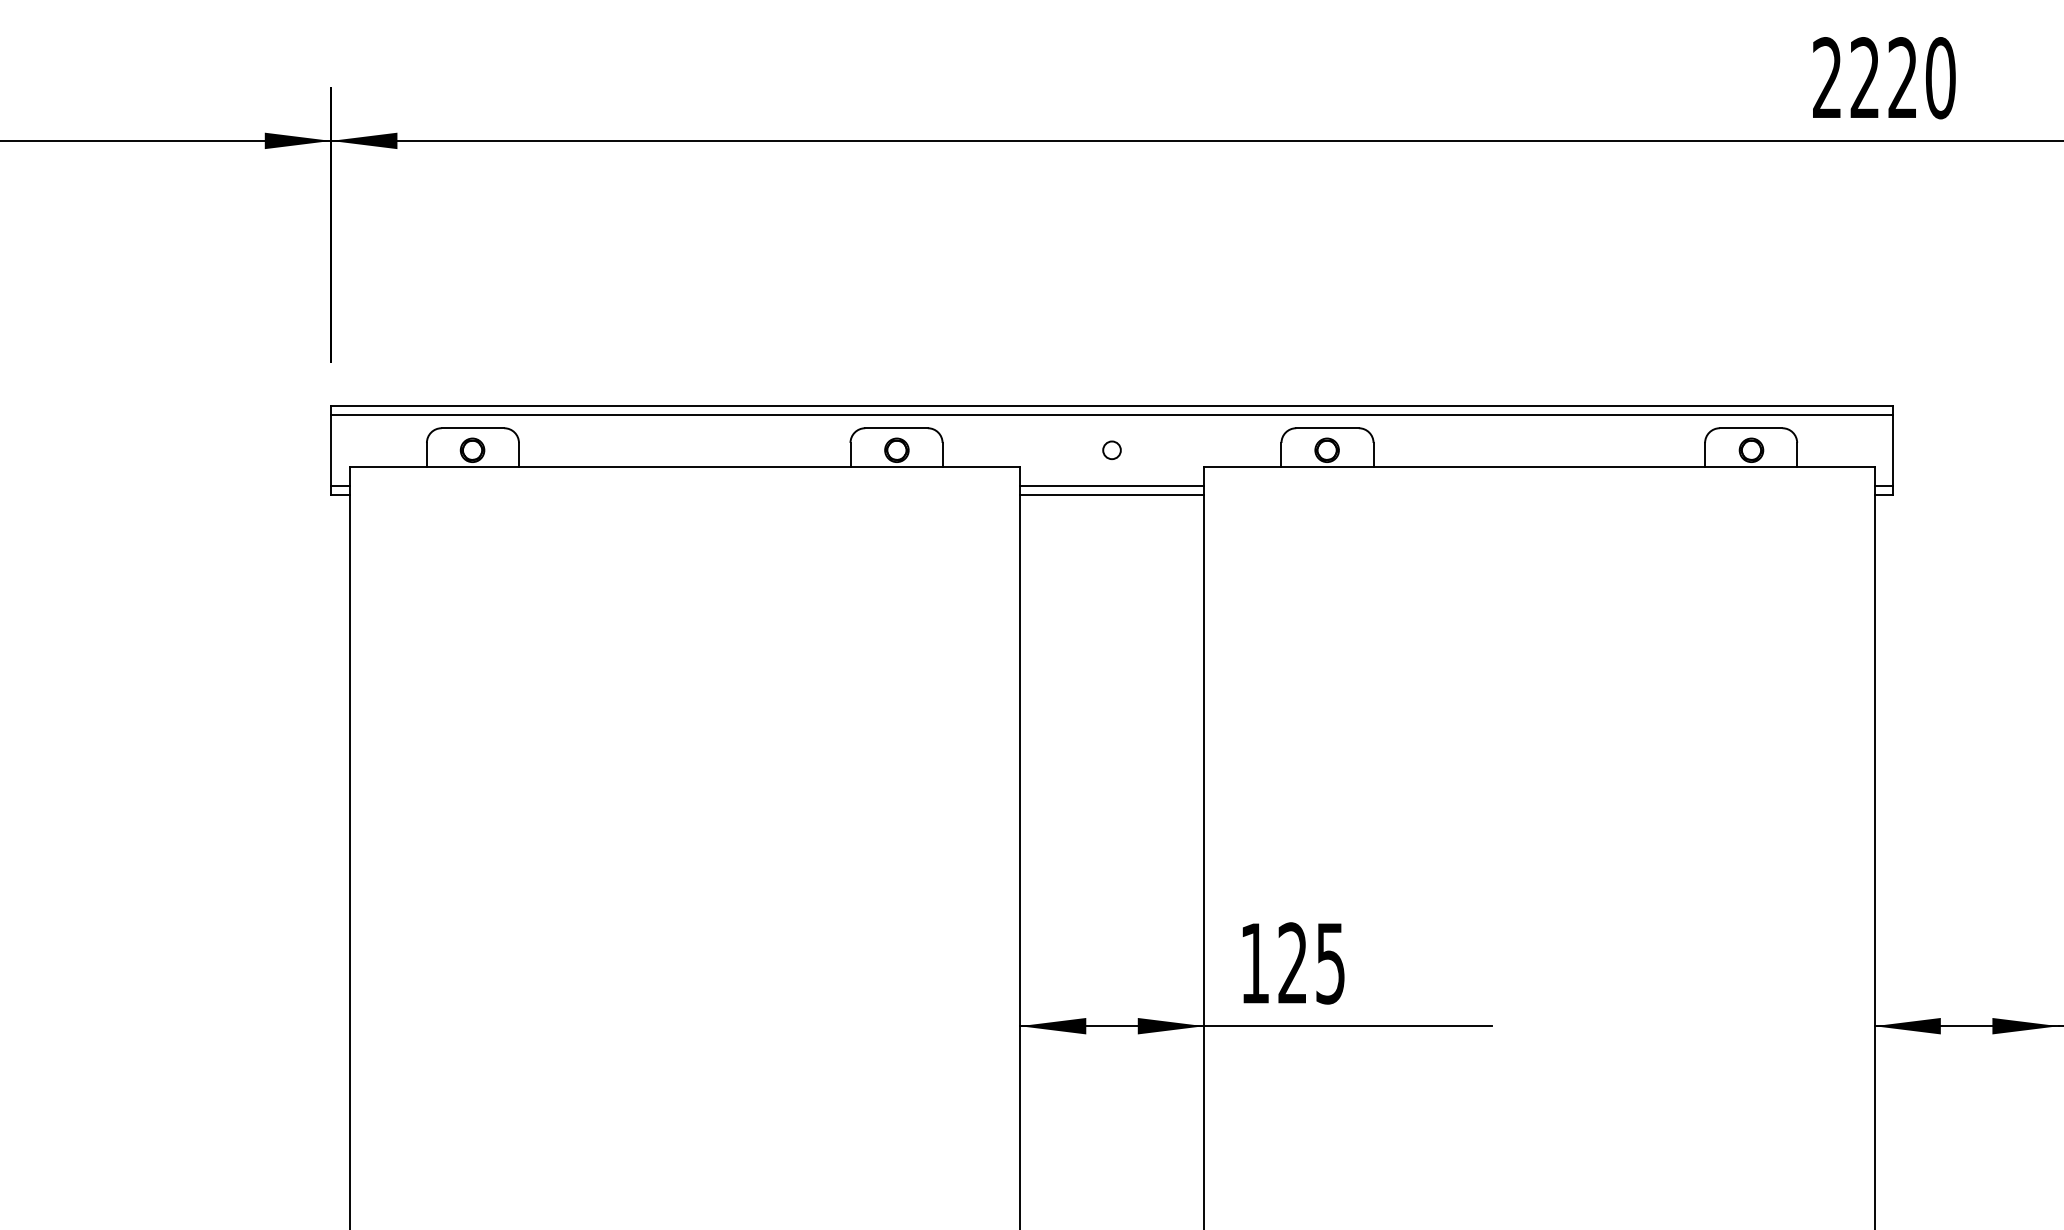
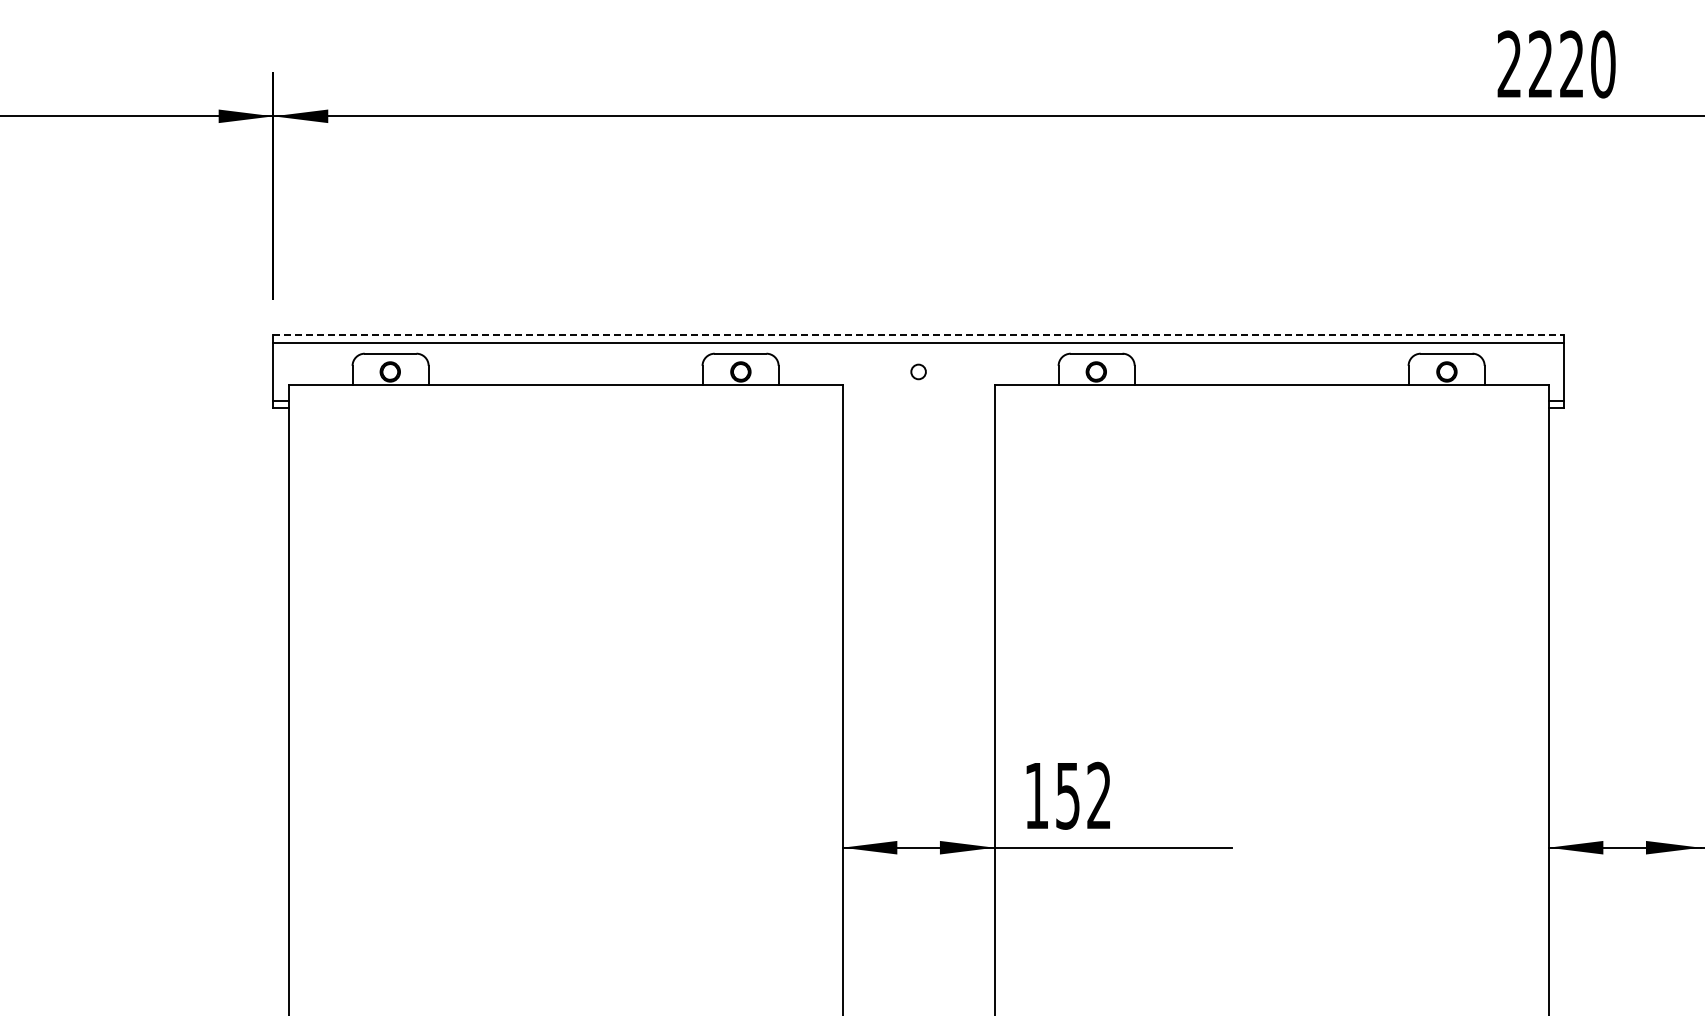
line: (1113, 406) -> (919, 335), solid -> dashed
line: (1111, 486) -> (918, 401), removed
line: (1111, 494) -> (918, 408), removed
text: (1311, 962) -> (1083, 795), 125 -> 152

